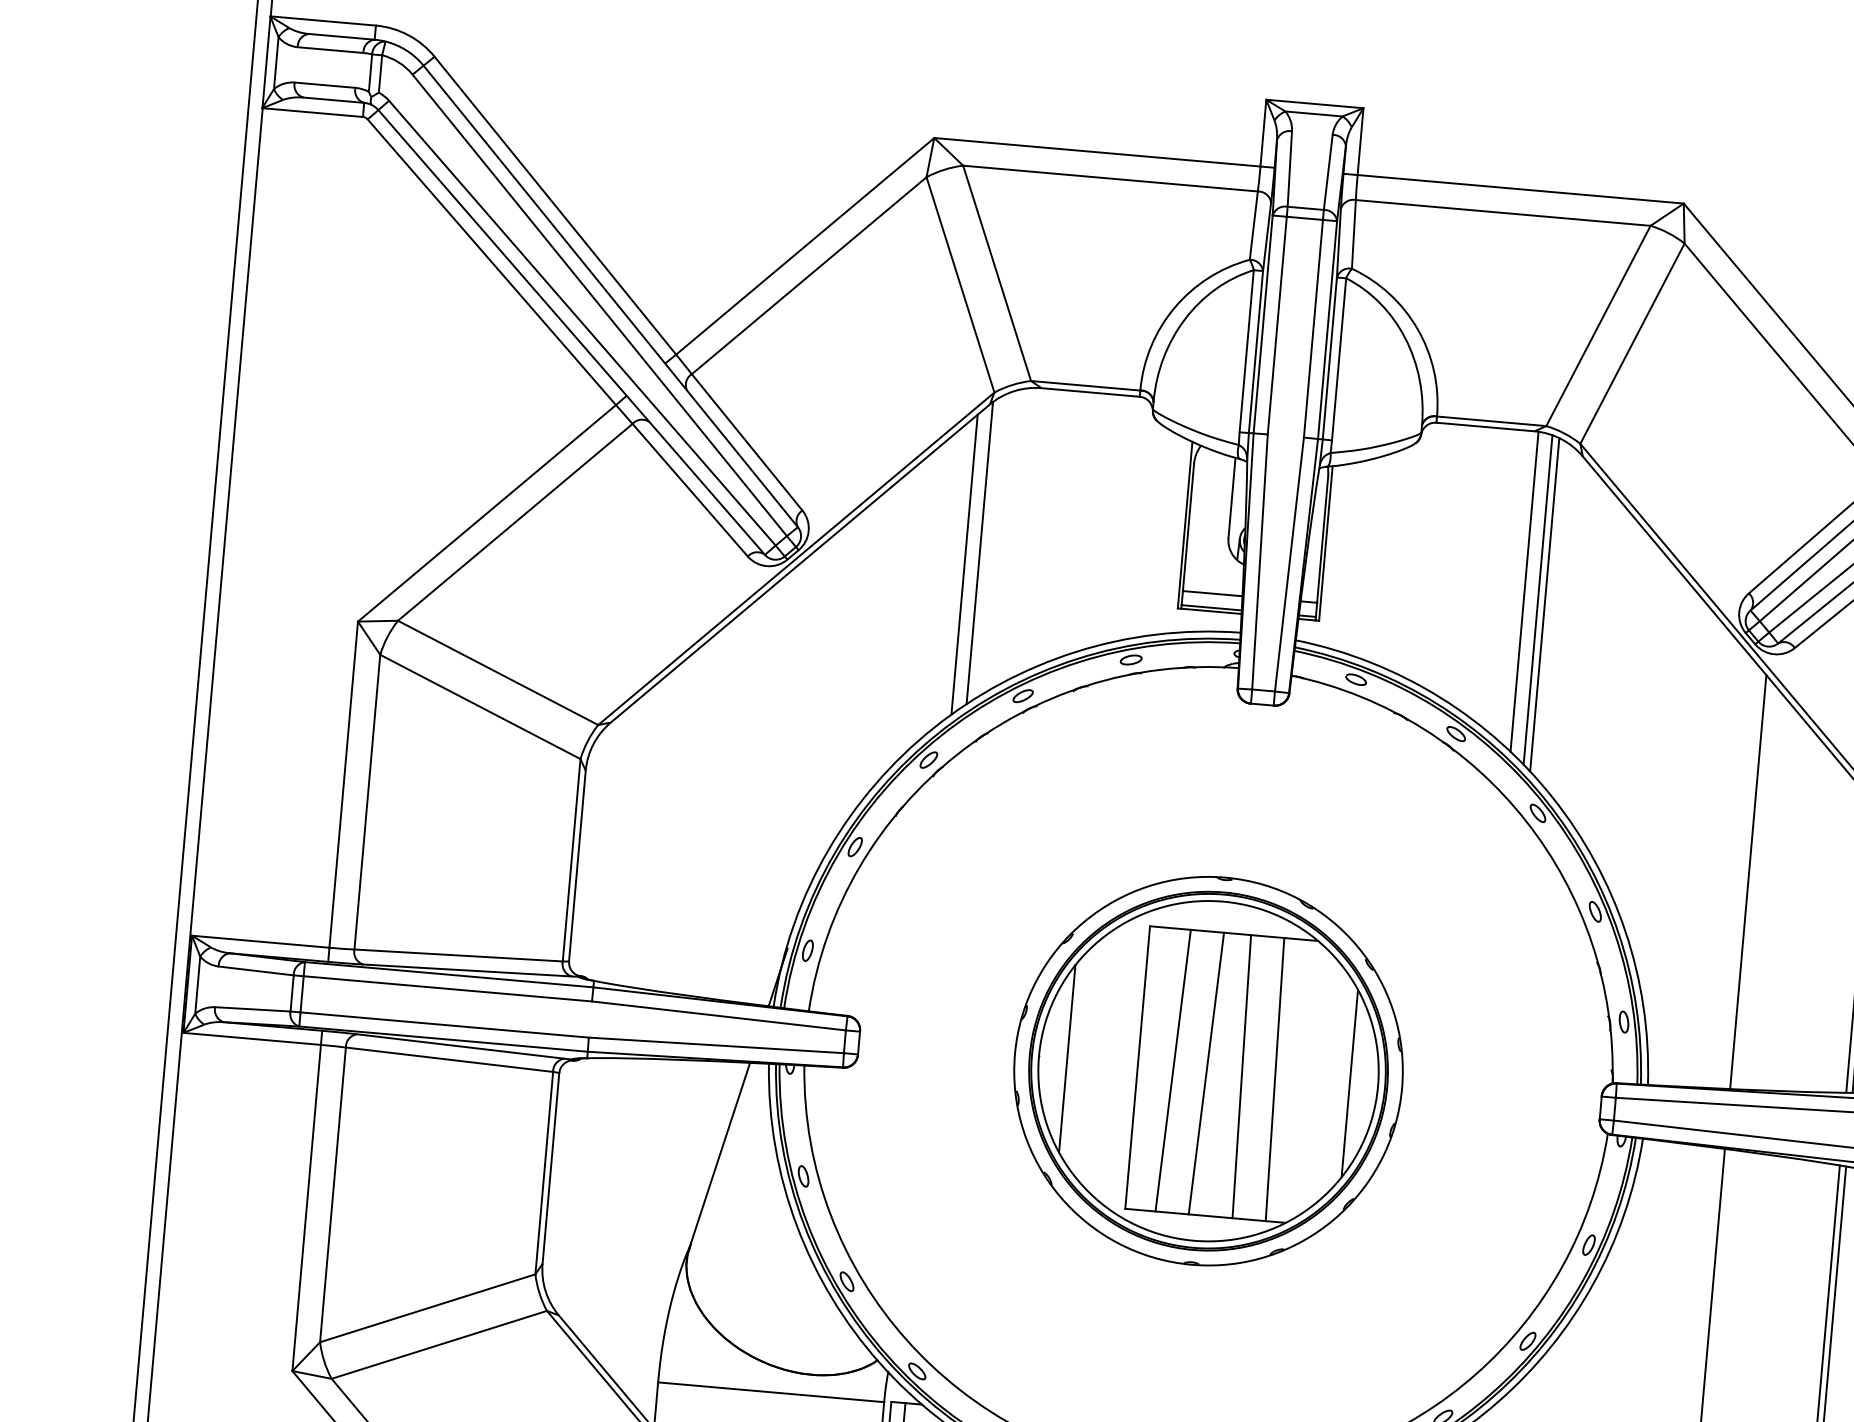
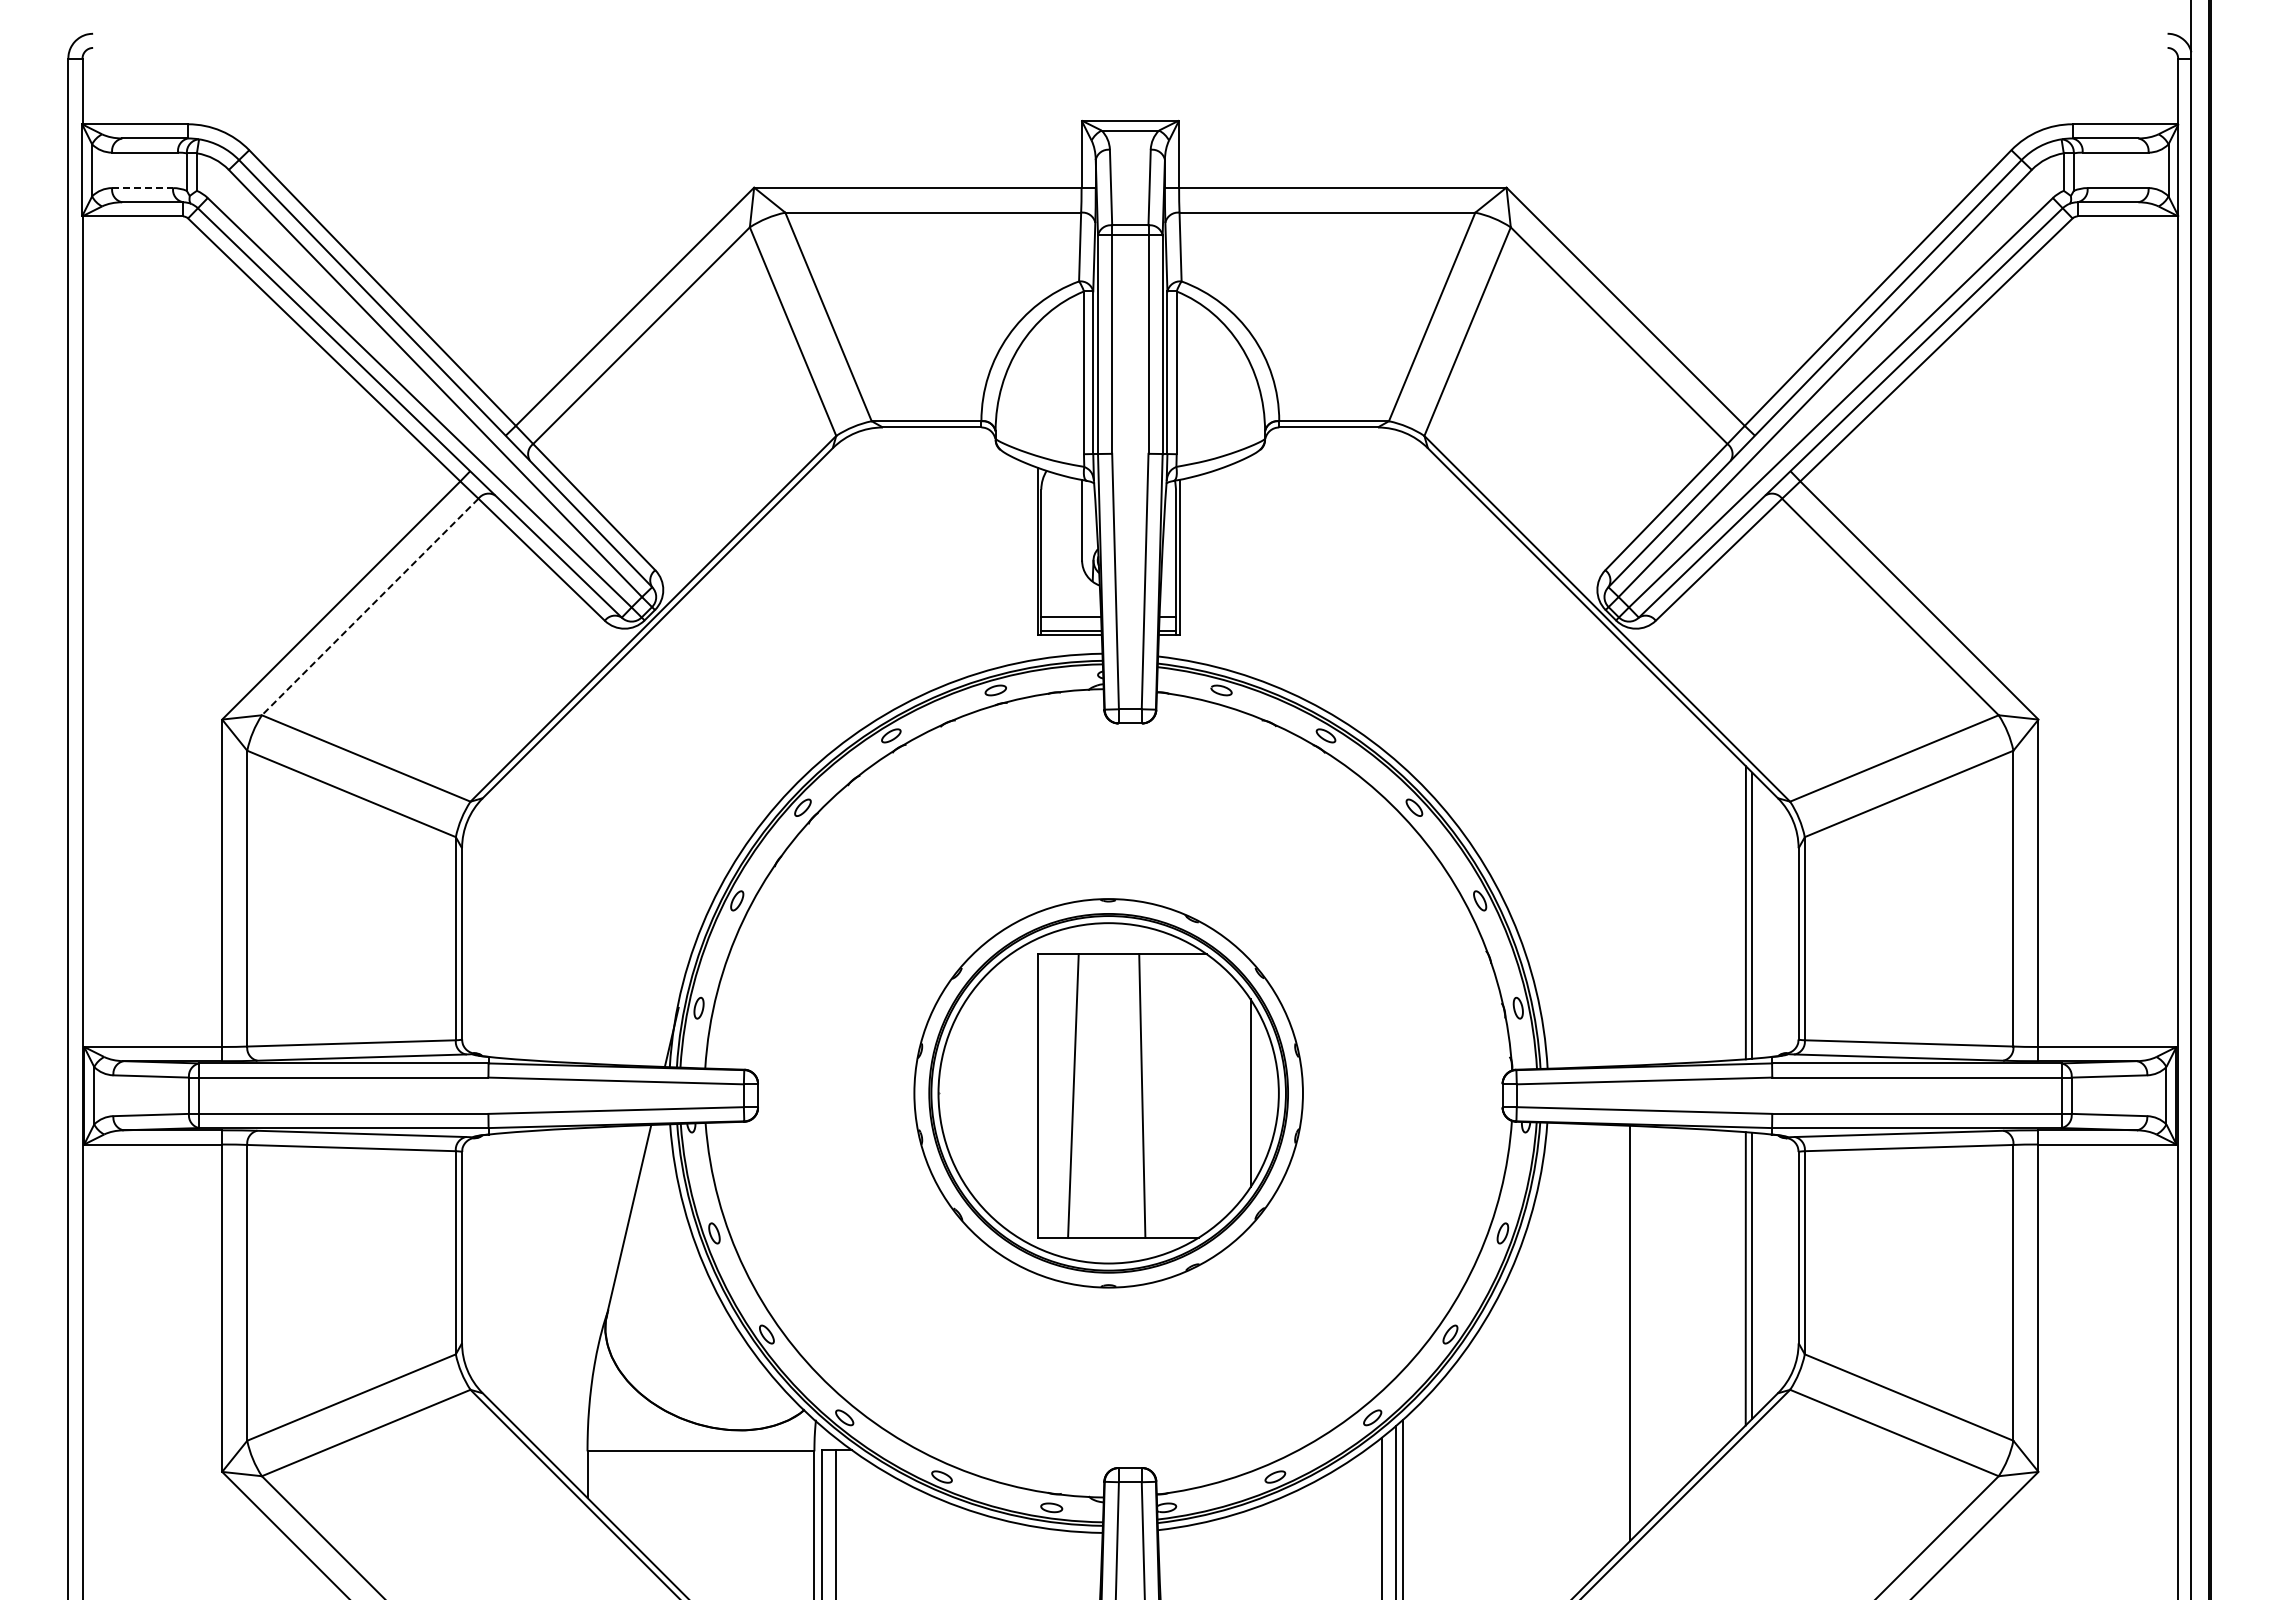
line: (325, 85) -> (143, 188), solid -> dashed
line: (514, 522) -> (369, 607), solid -> dashed
line: (979, 552) -> (835, 596), removed
line: (964, 564) -> (821, 609), removed
line: (1524, 591) -> (1381, 587), removed
line: (1537, 599) -> (1395, 594), removed
line: (1544, 604) -> (1402, 599), removed
line: (1747, 881) -> (1629, 857), removed
line: (1066, 1058) -> (966, 1093), removed
line: (1206, 1073) -> (1106, 1095), removed
line: (1274, 1079) -> (1175, 1095), removed

